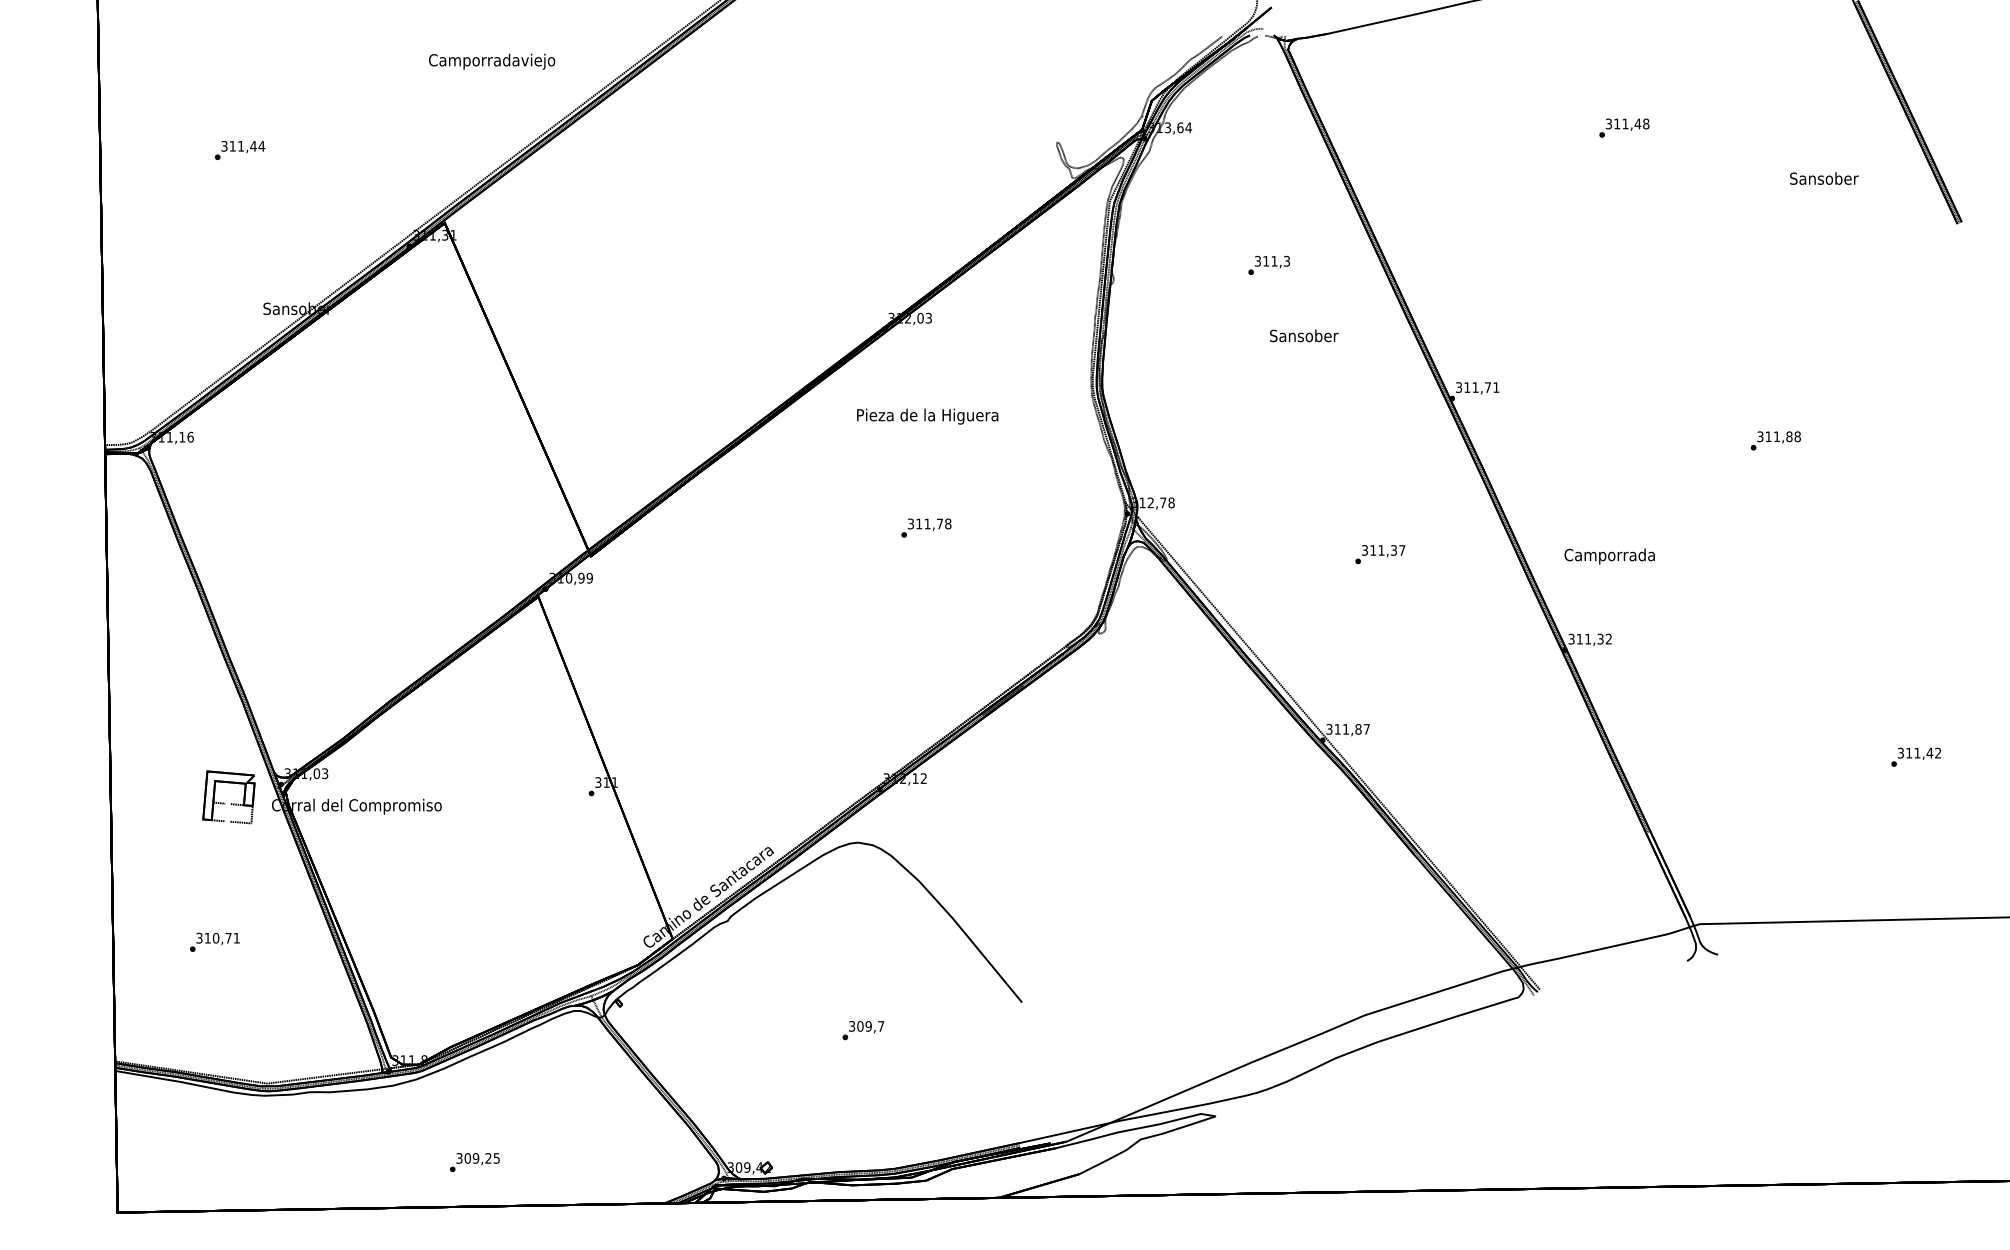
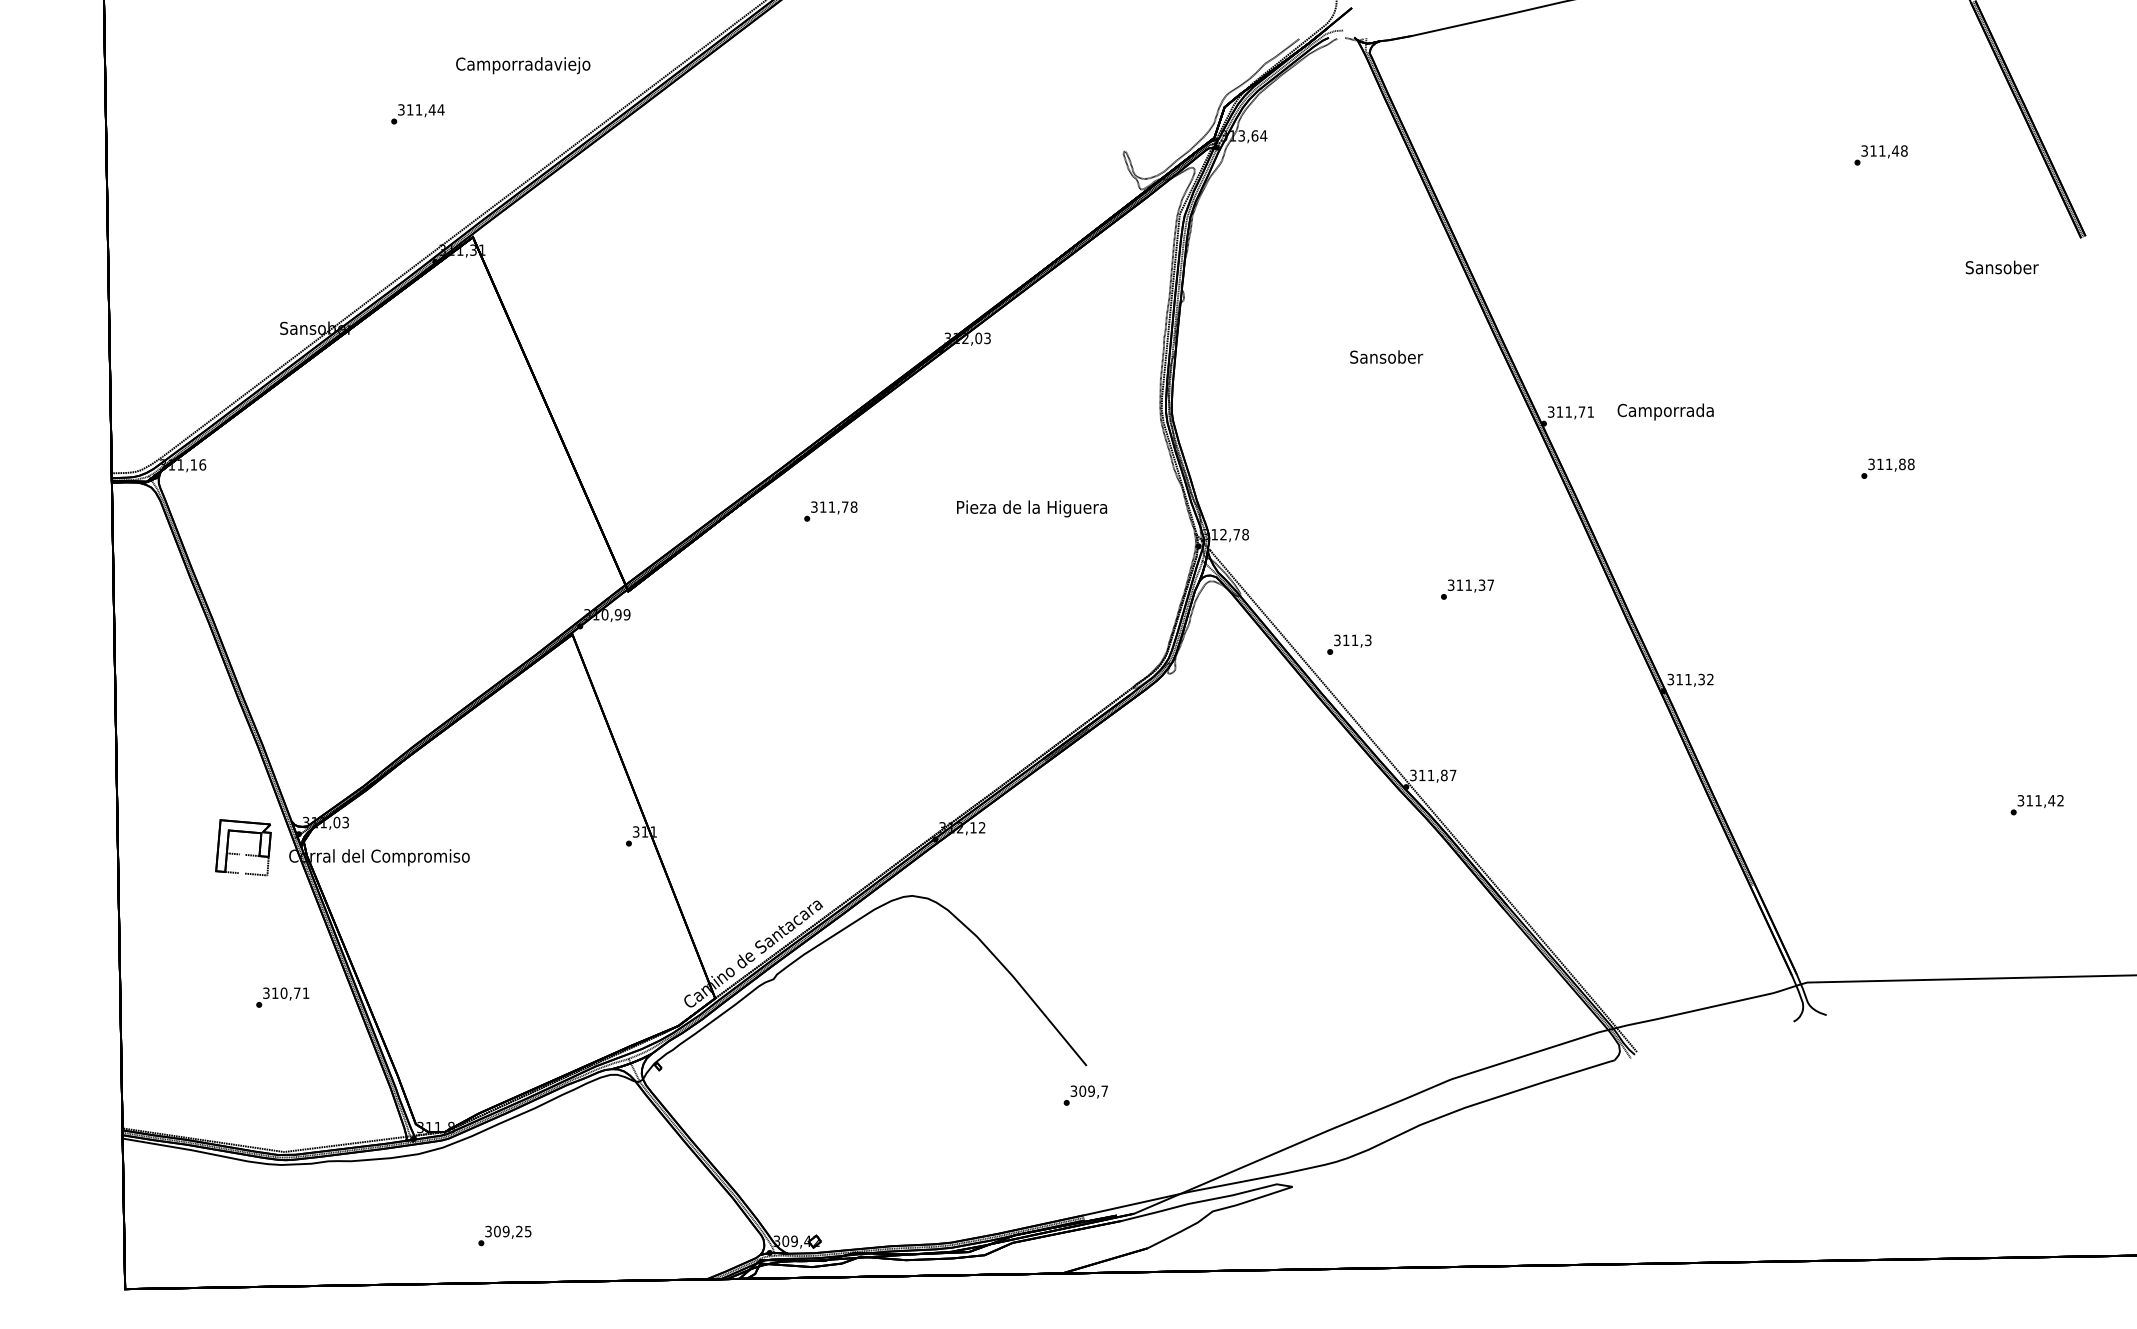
text: (1624, 127) -> (1881, 154), moved
text: (240, 150) -> (418, 114), moved
text: (1824, 178) -> (2002, 267), moved
text: (1268, 264) -> (1348, 643), moved
text: (927, 416) -> (1031, 508), moved
text: (926, 527) -> (830, 510), moved
text: (1609, 556) -> (1665, 412), moved
text: (214, 941) -> (282, 996), moved
text: (863, 1030) -> (1086, 1095), moved

